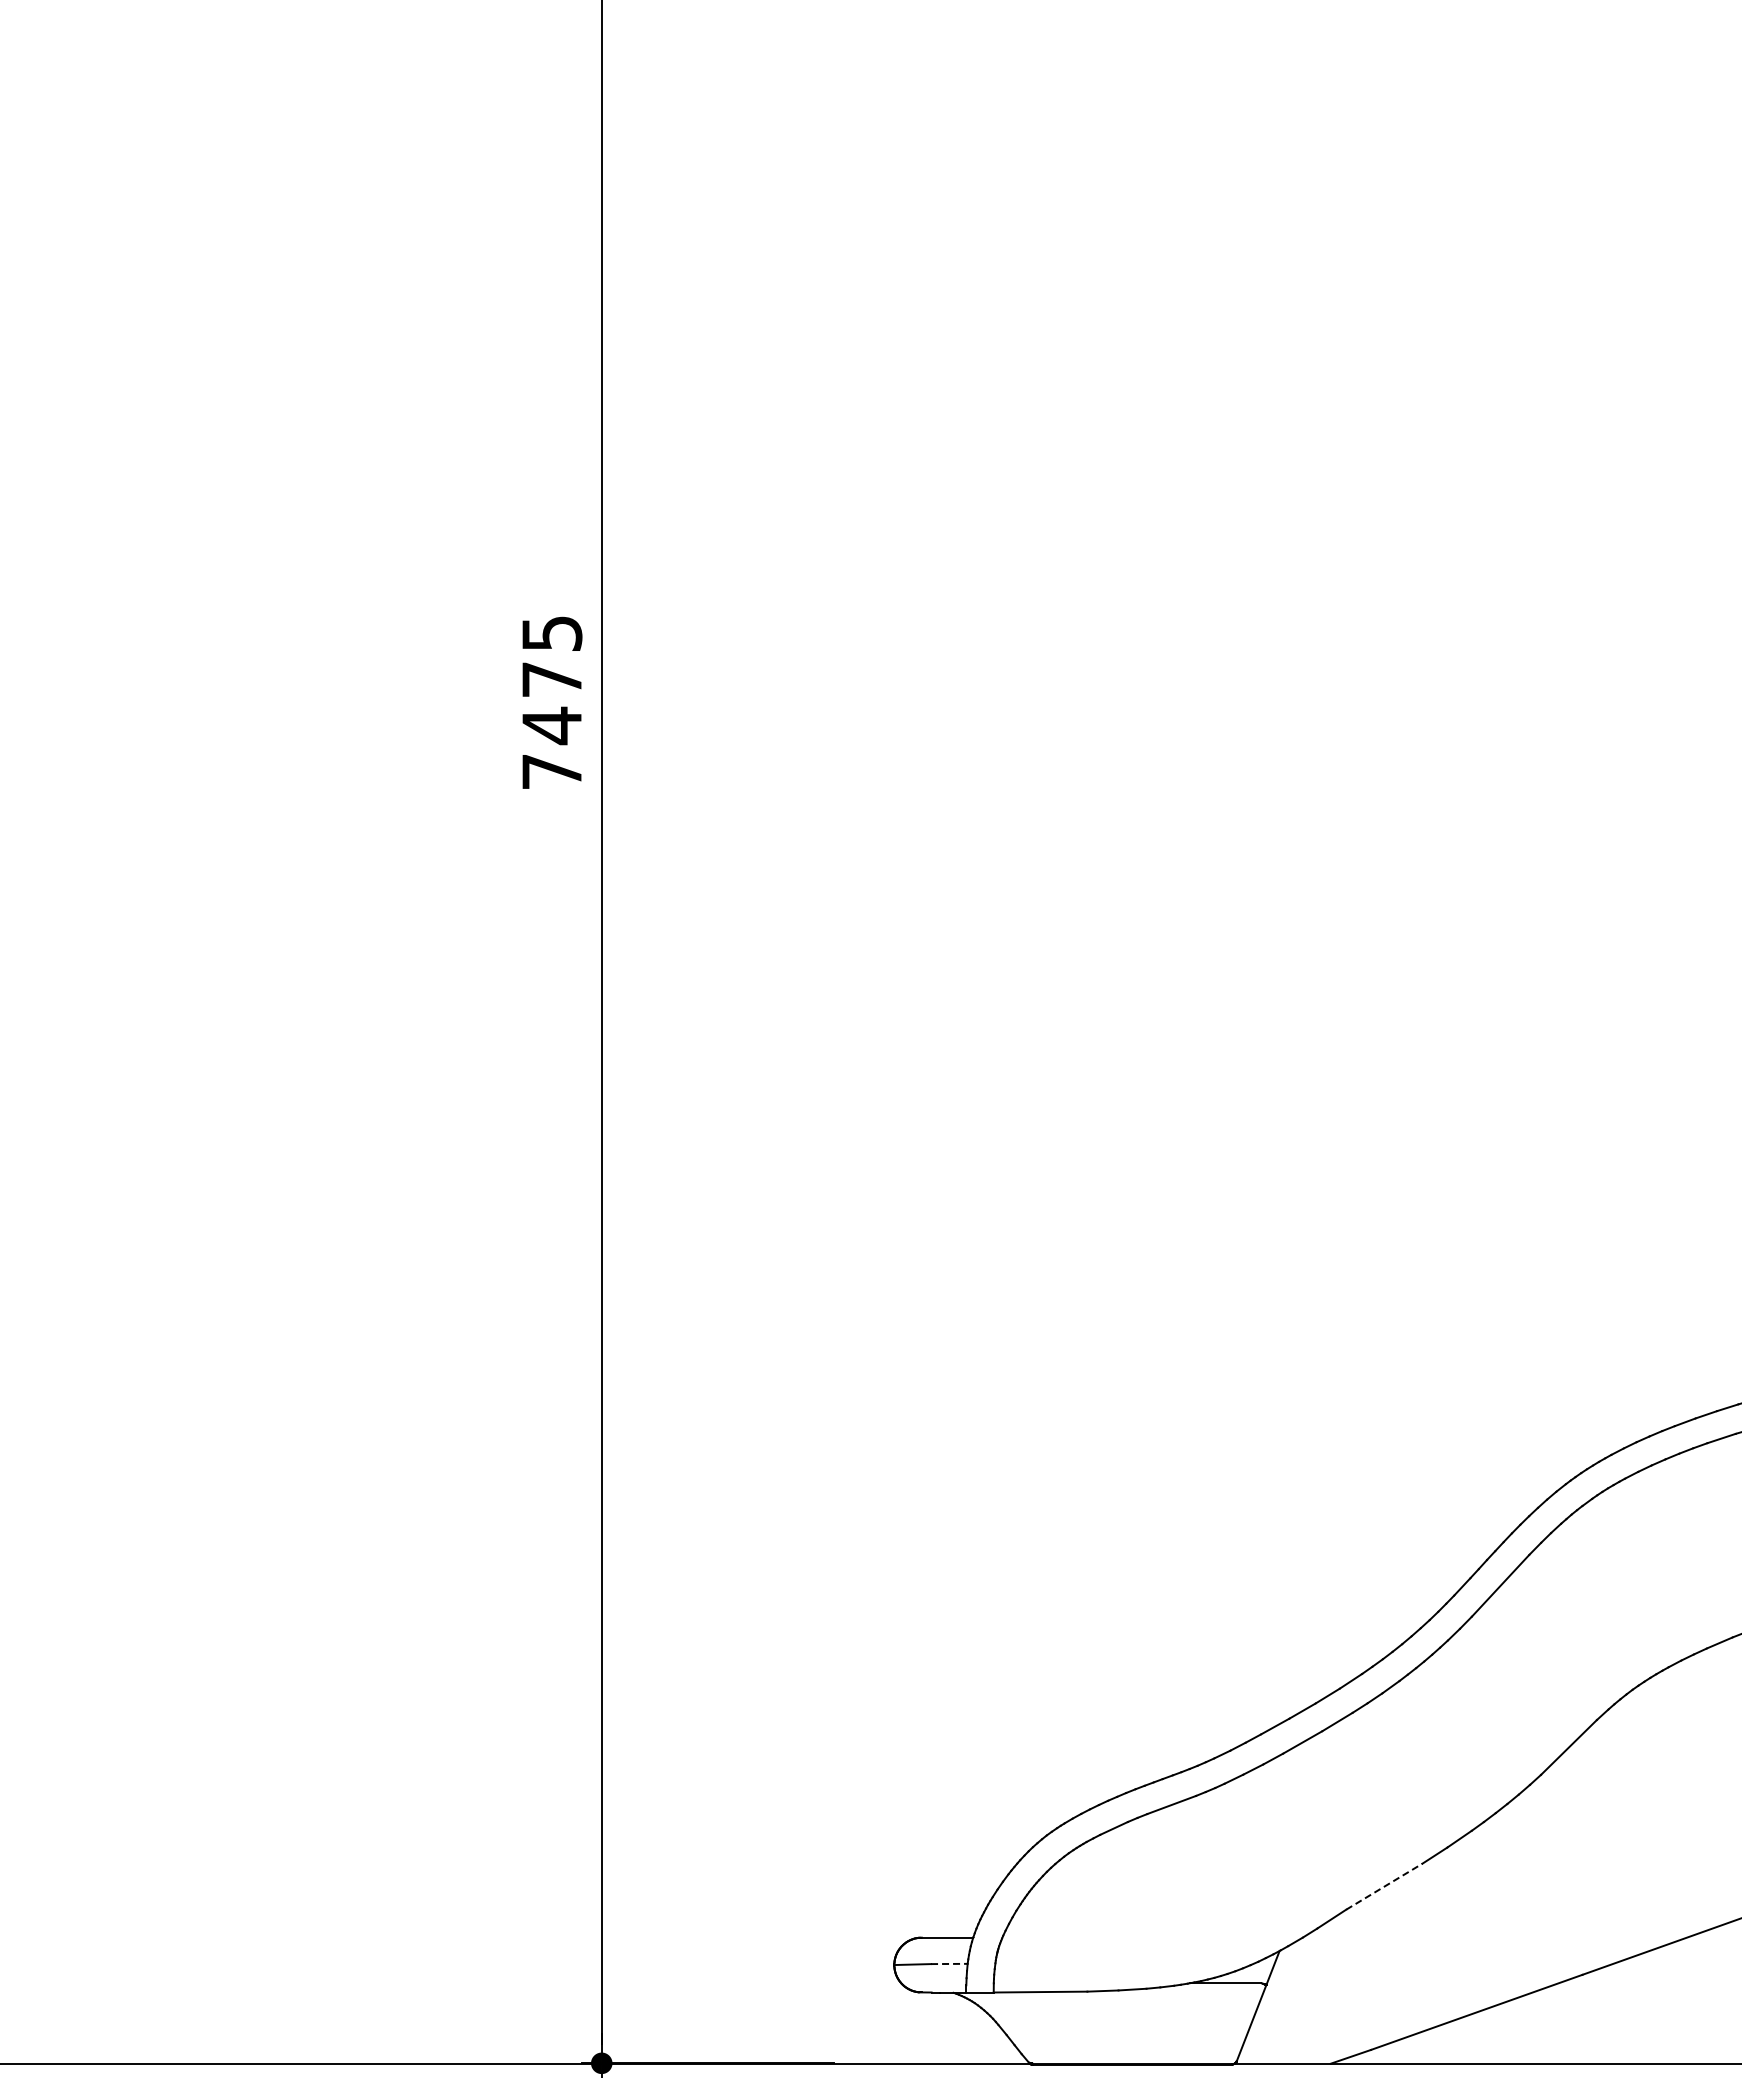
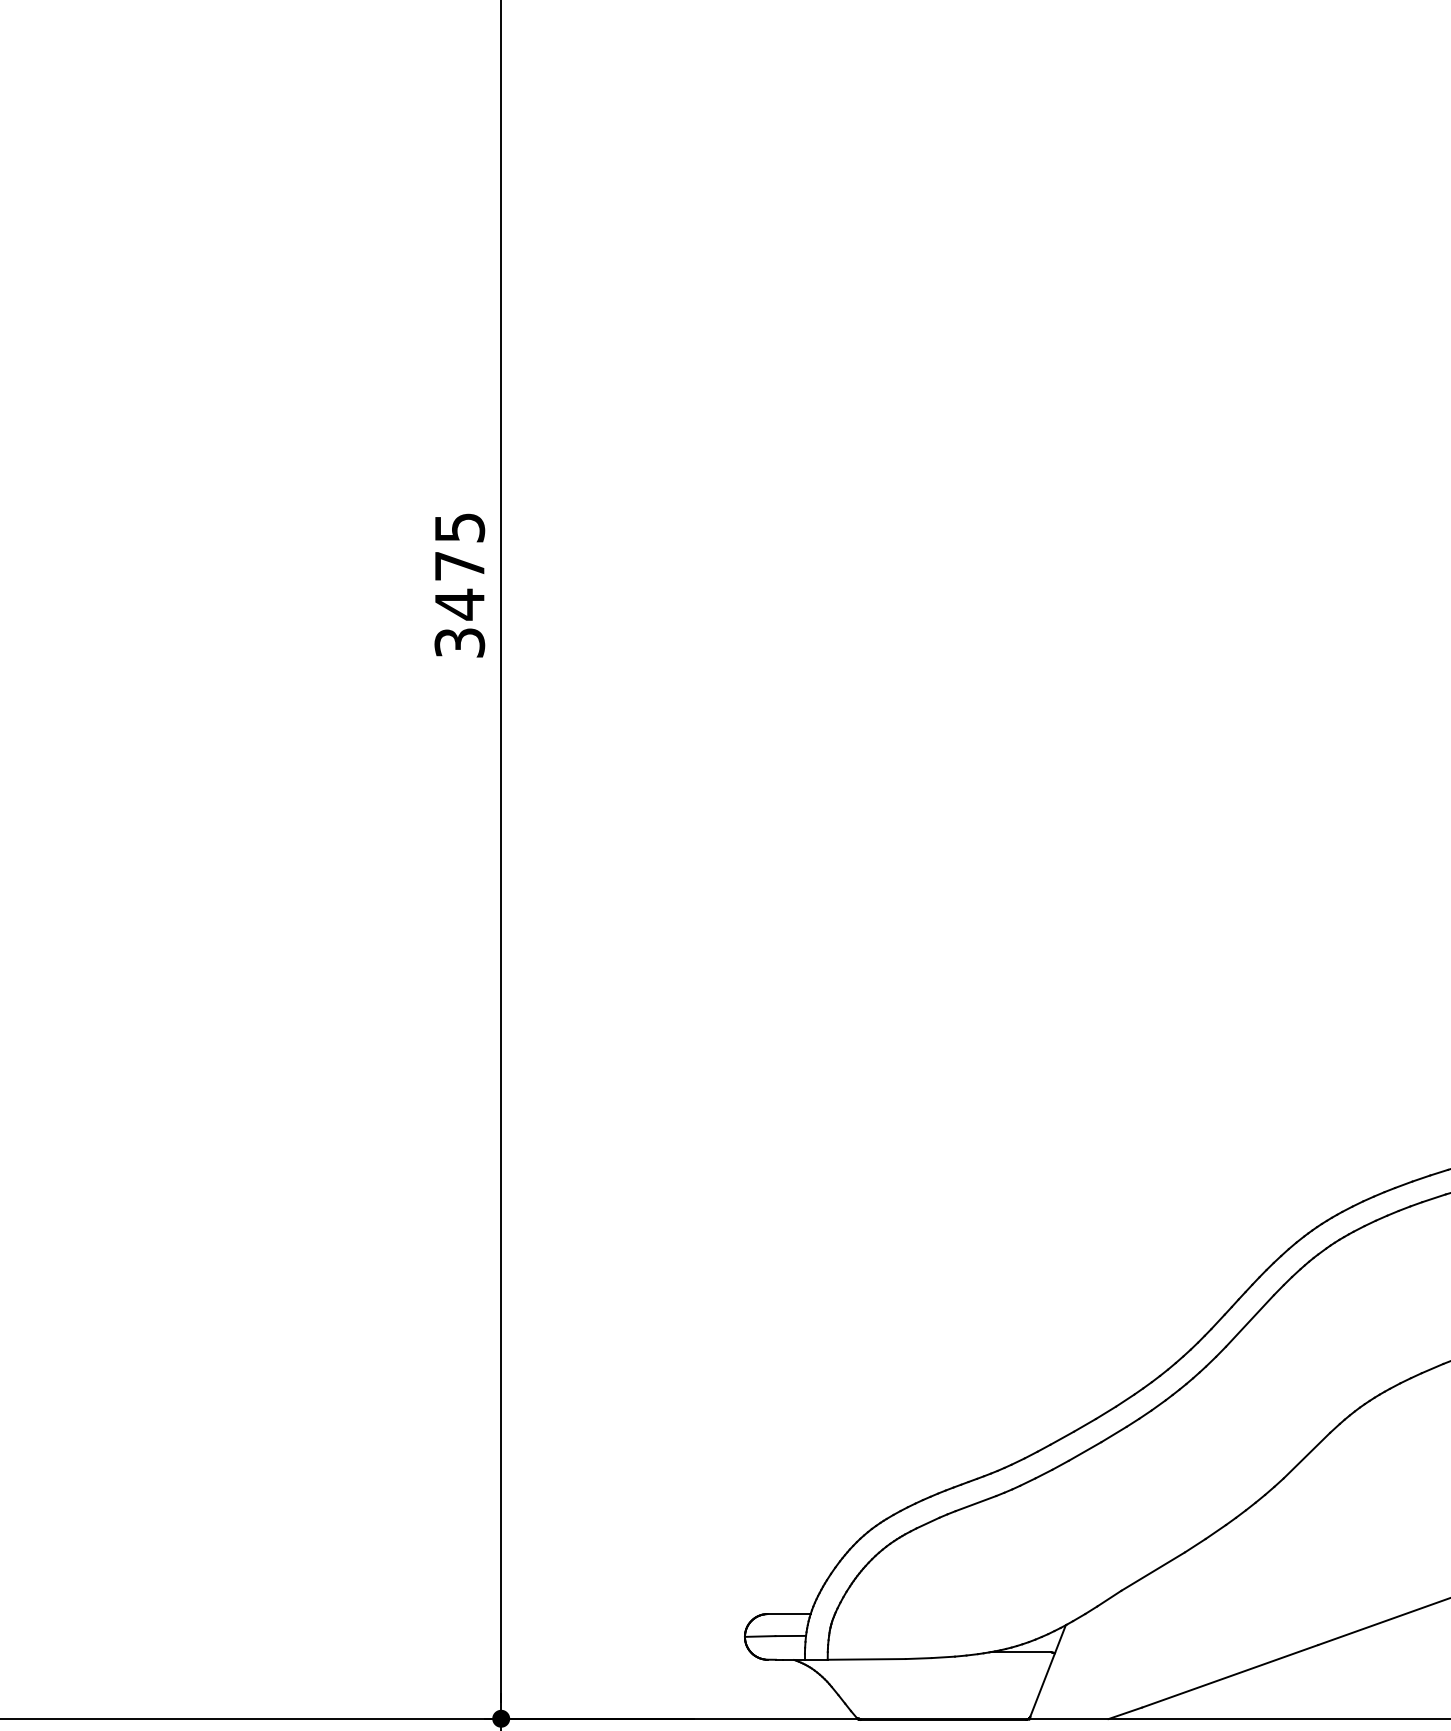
text: (551, 771) -> (459, 642), 7475 -> 3475
line: (1384, 1886) -> (1153, 1571), dashed -> solid
line: (949, 1963) -> (790, 1635), dashed -> solid

